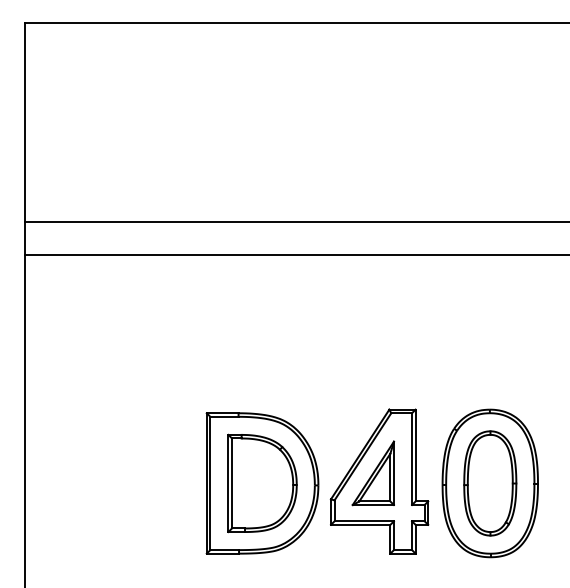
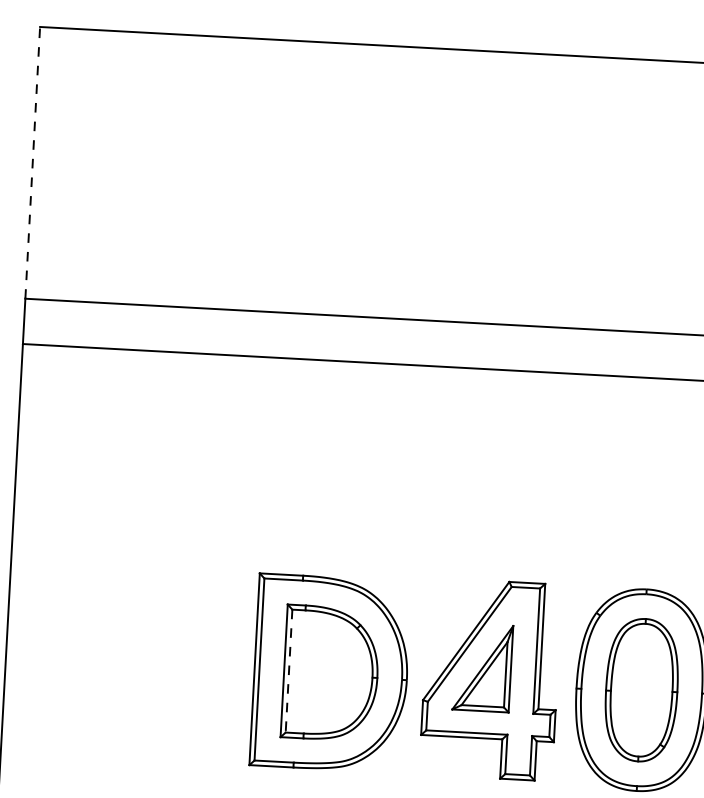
line: (24, 122) -> (32, 162), solid -> dashed
line: (232, 483) -> (289, 671), solid -> dashed

